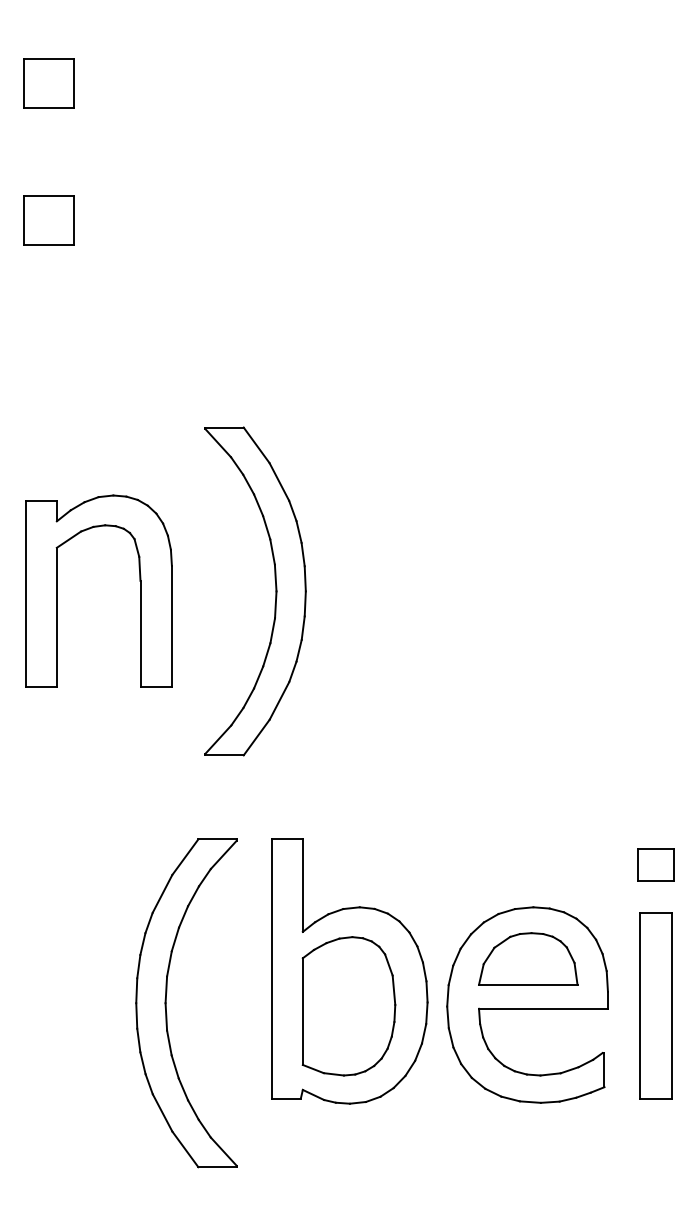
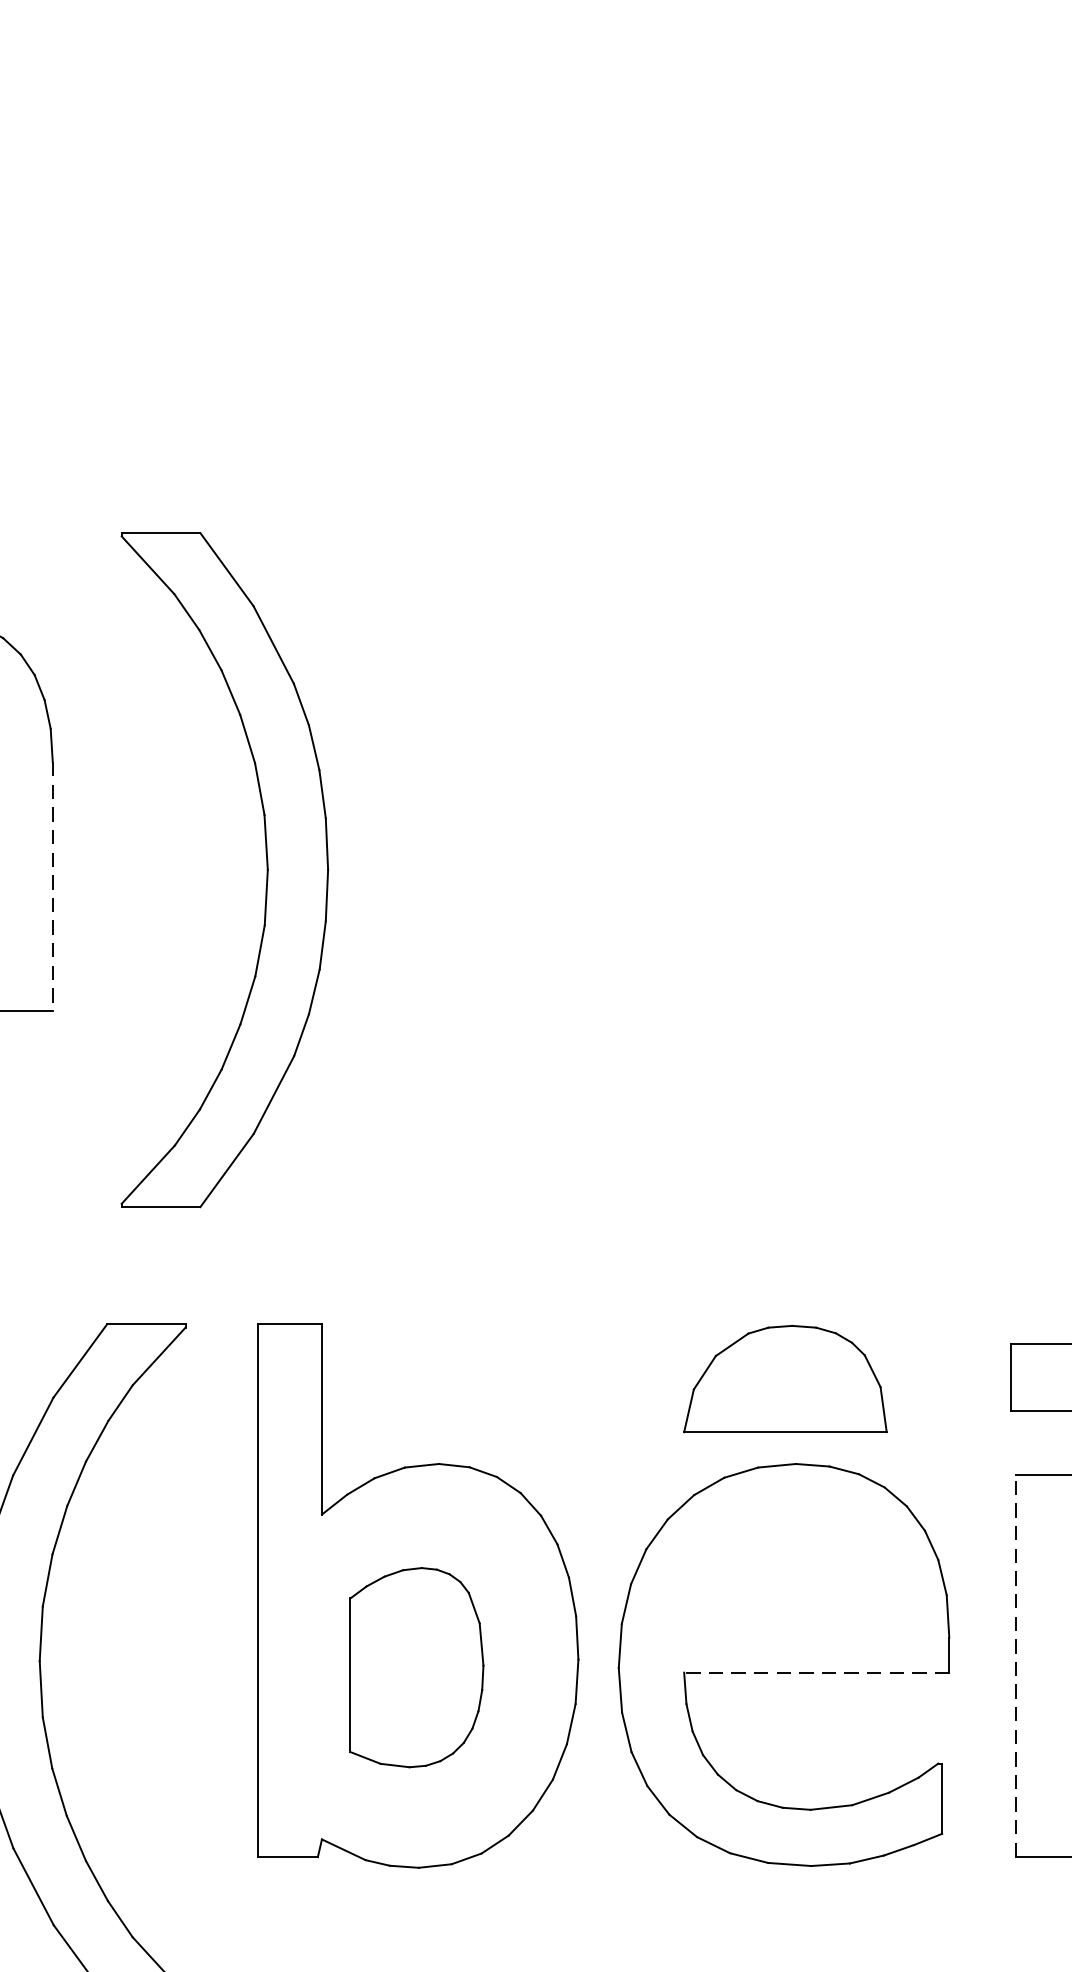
part: (275, 591) -> (265, 870), moved
line: (171, 626) -> (51, 886), solid -> dashed
part: (528, 958) -> (785, 1377), moved
line: (640, 1005) -> (1016, 1665), solid -> dashed
part: (348, 1006) -> (415, 1667), size x0.7
line: (542, 1008) -> (814, 1672), solid -> dashed

